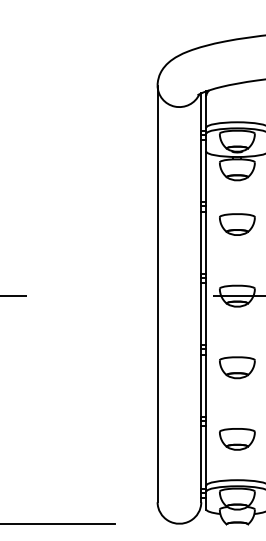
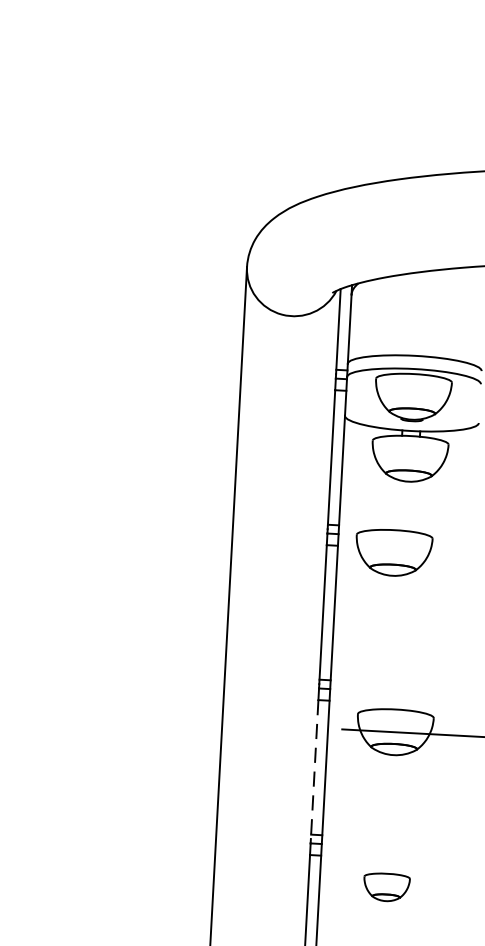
part: (237, 224) -> (394, 552), moved
line: (201, 315) -> (315, 769), solid -> dashed
part: (237, 367) -> (386, 886), size x0.6

